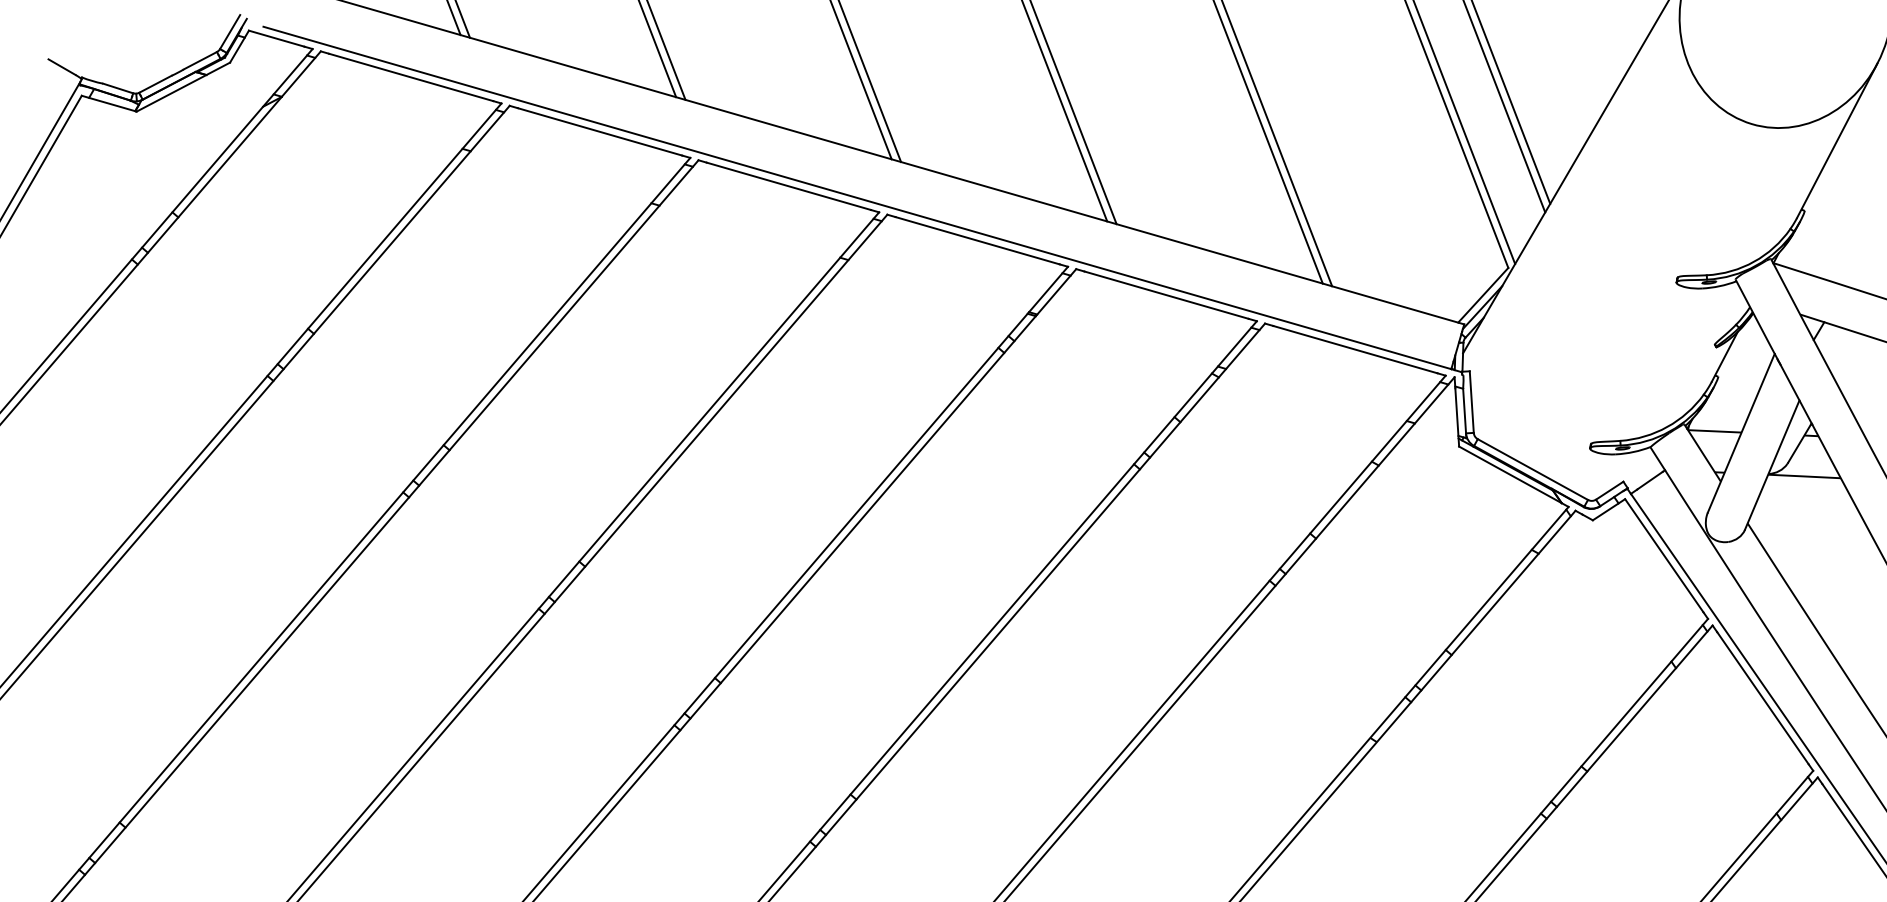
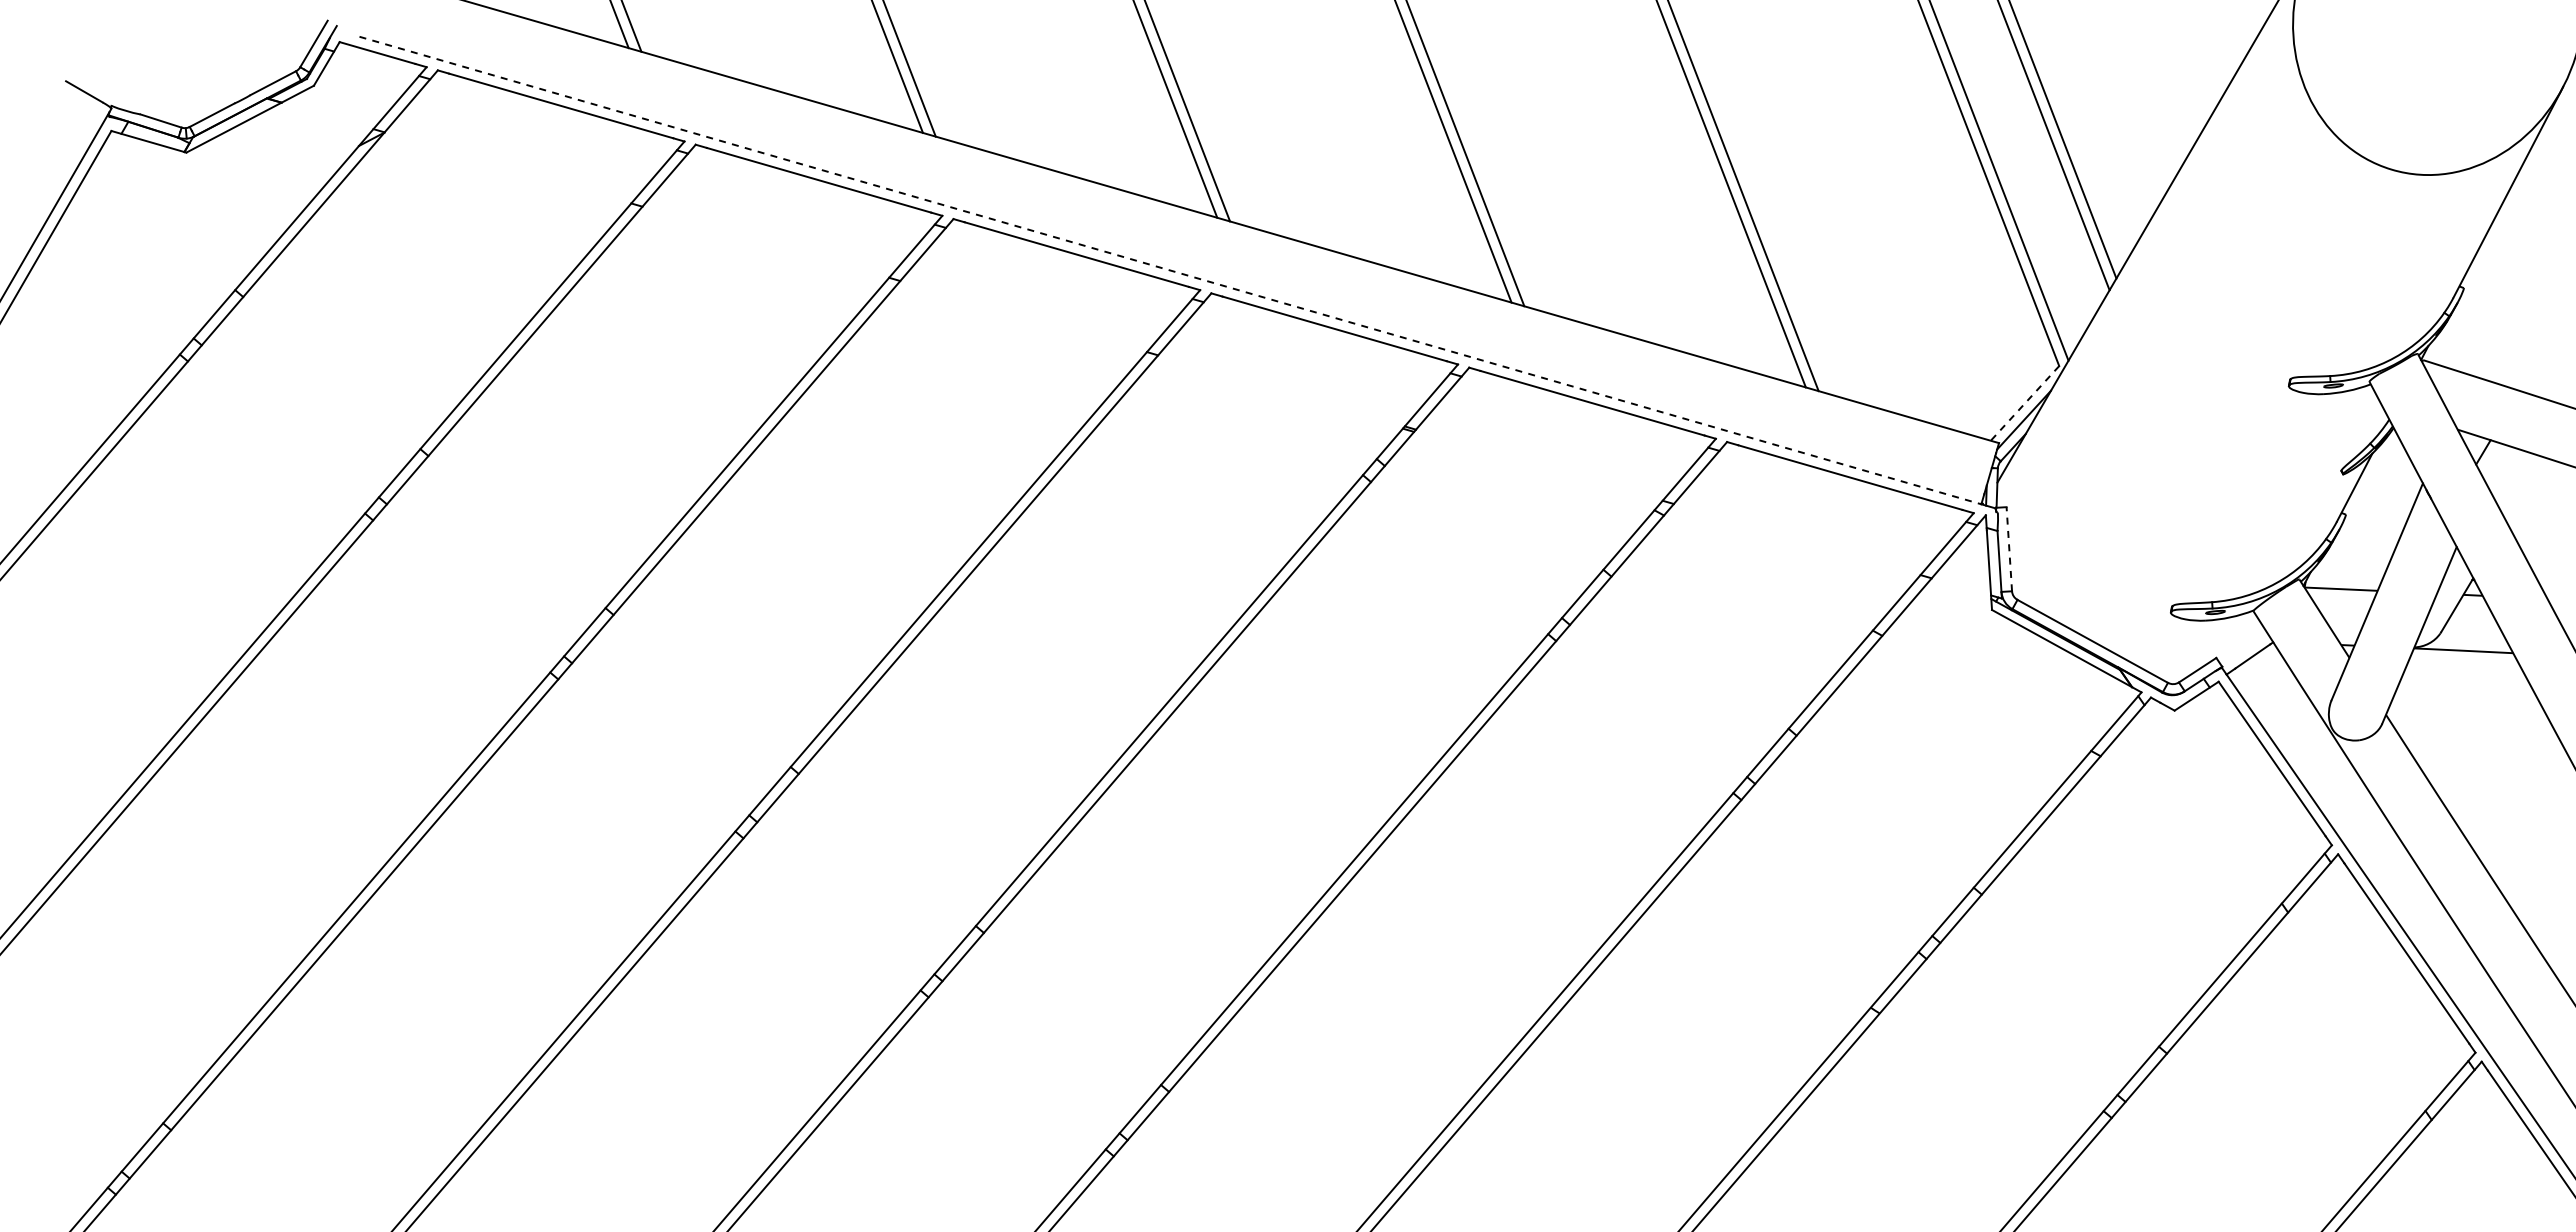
line: (857, 197) -> (1170, 270), solid -> dashed
line: (1483, 295) -> (2025, 403), solid -> dashed
line: (1471, 401) -> (2009, 548), solid -> dashed

